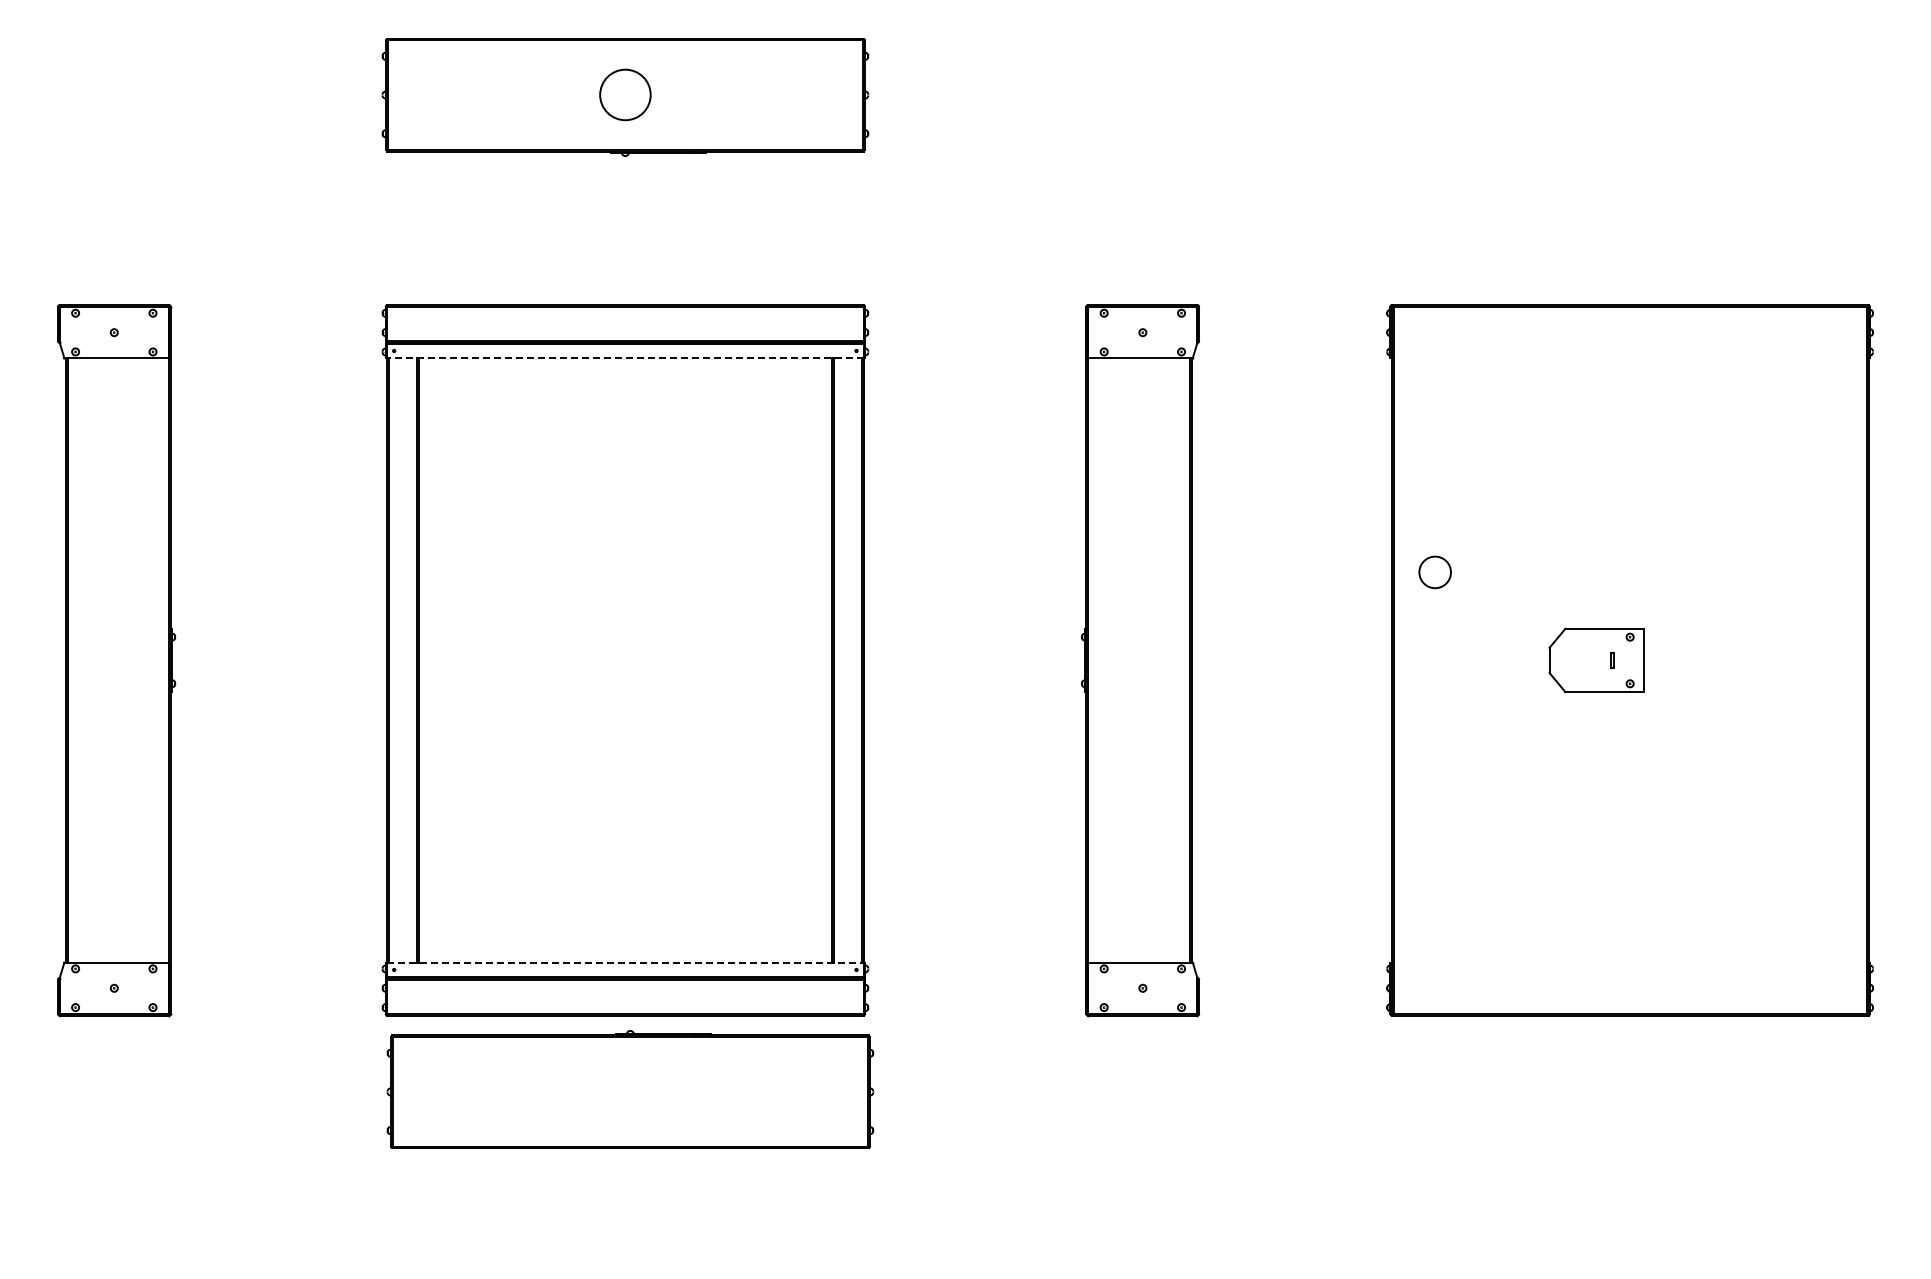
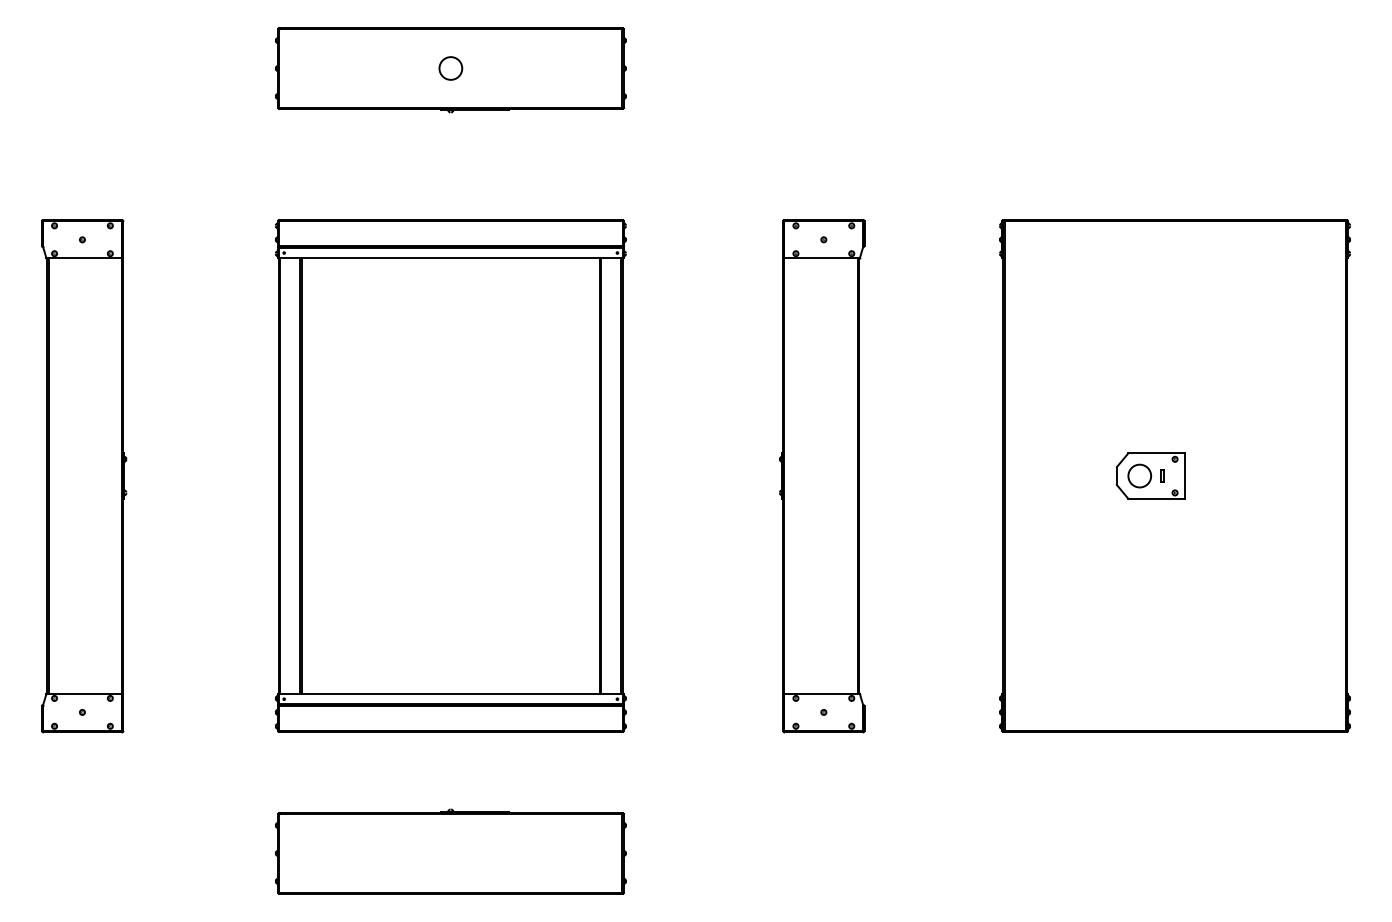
circle: (625, 94) -> (450, 68), size x0.62
line: (625, 358) -> (450, 258), dashed -> solid
circle: (1434, 572) -> (1139, 476), moved
line: (625, 962) -> (450, 693), dashed -> solid
part: (630, 1089) -> (450, 851), moved

